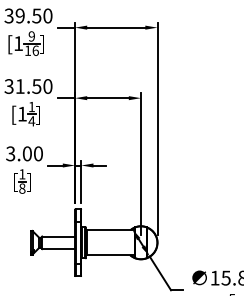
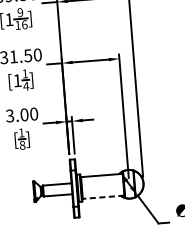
line: (110, 255) -> (103, 197), solid -> dashed

